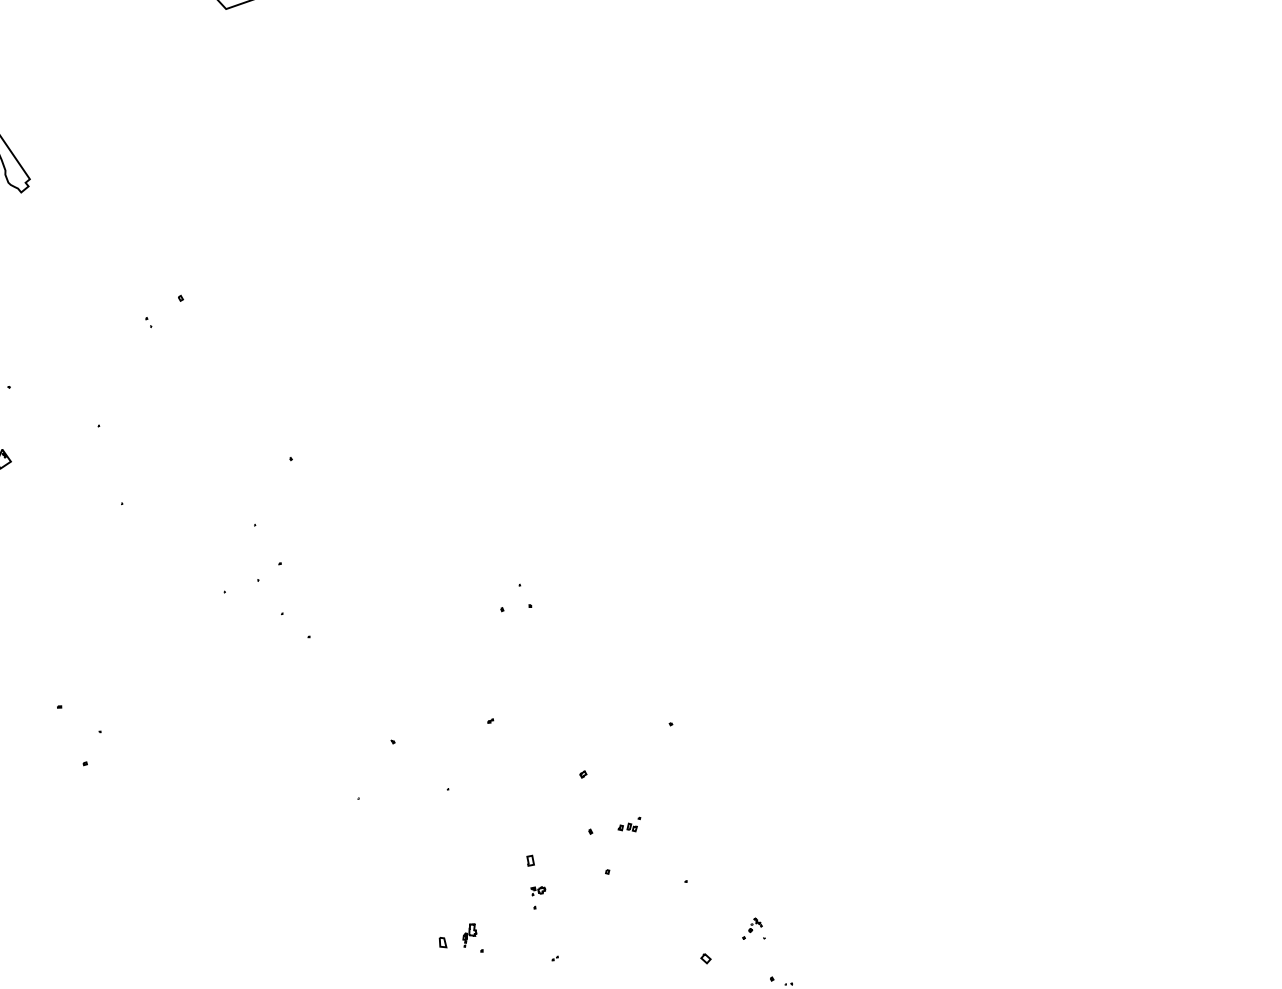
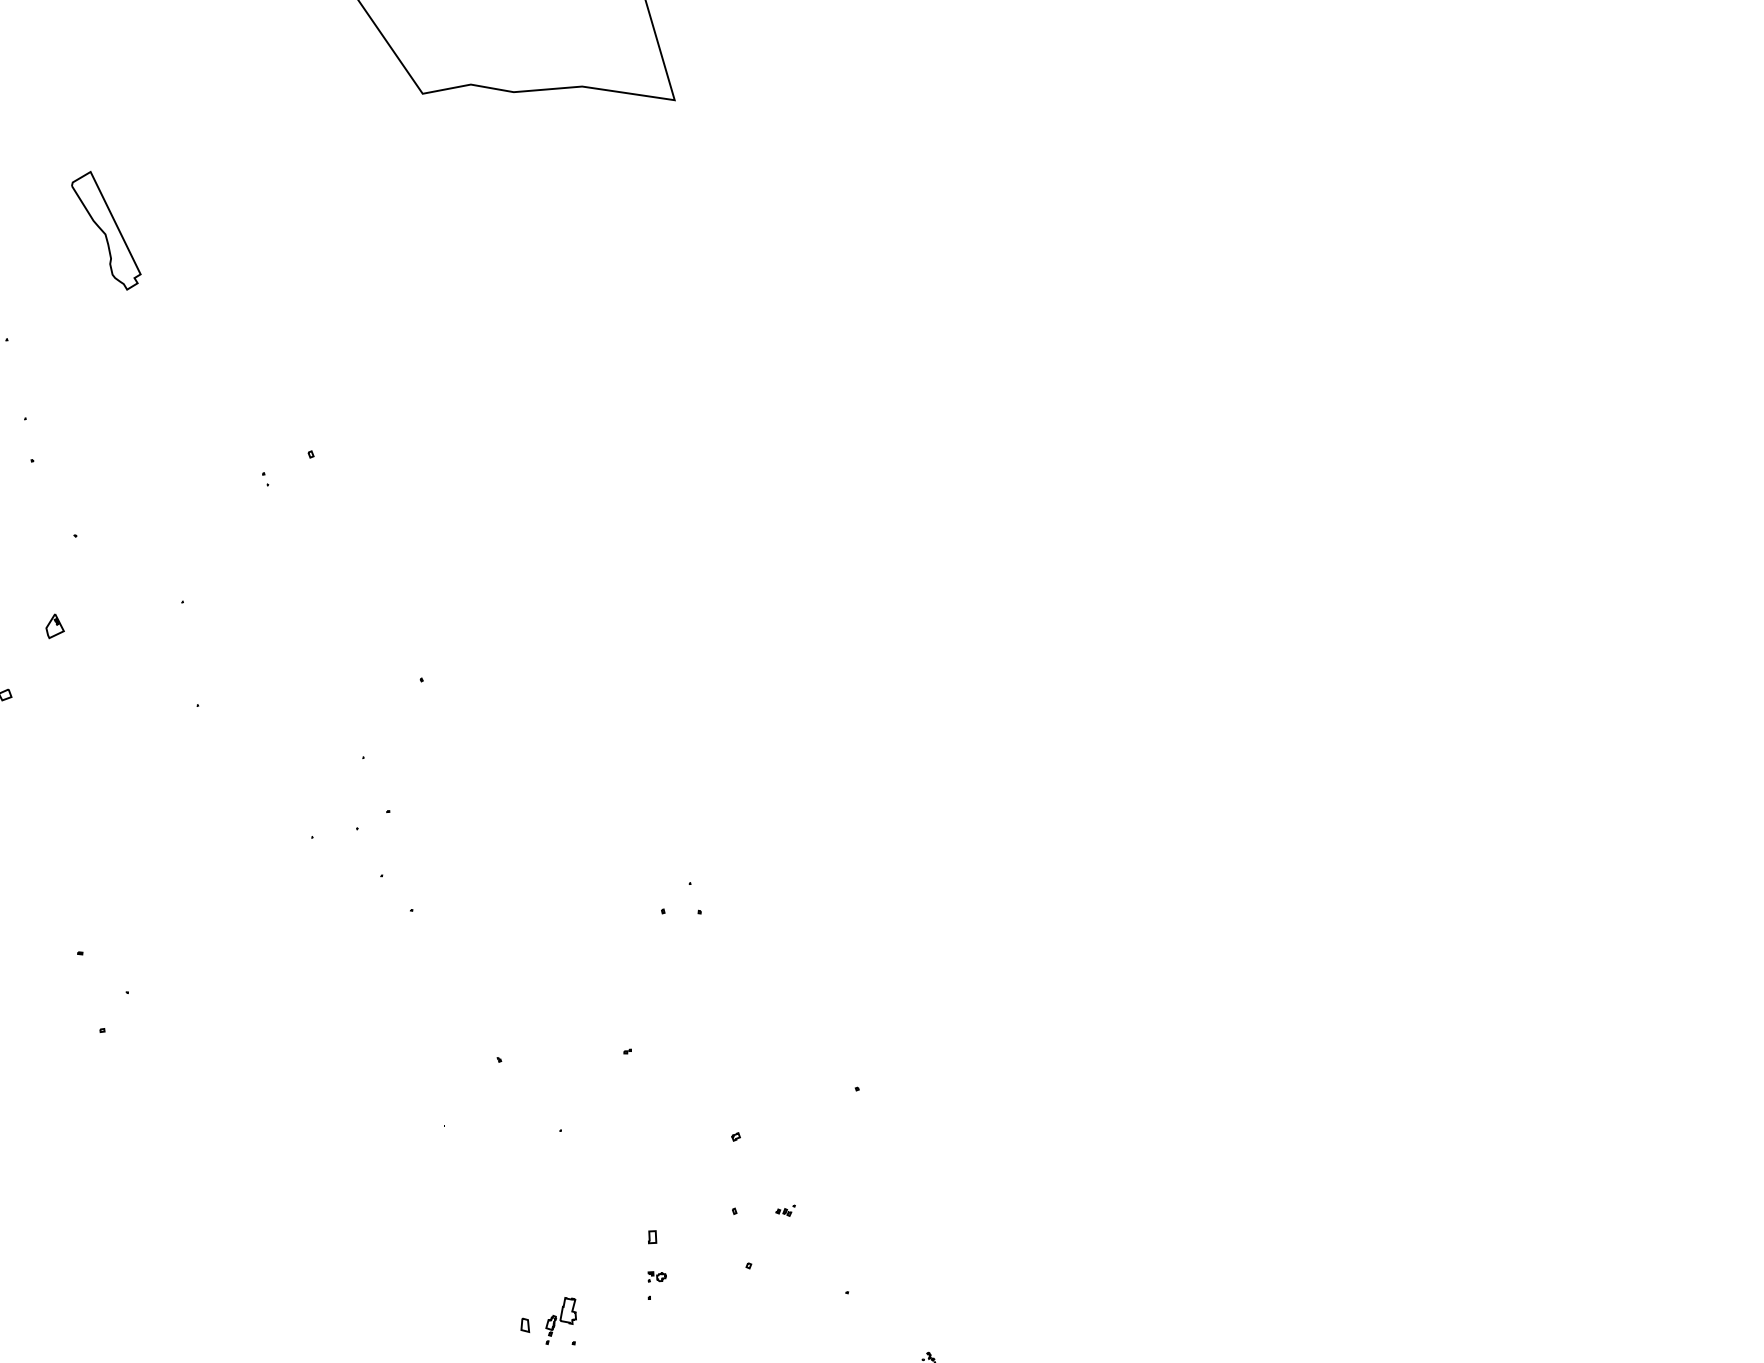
part: (629, 825) -> (785, 1210), size x0.62
part: (469, 935) -> (560, 1320), size x1.67

